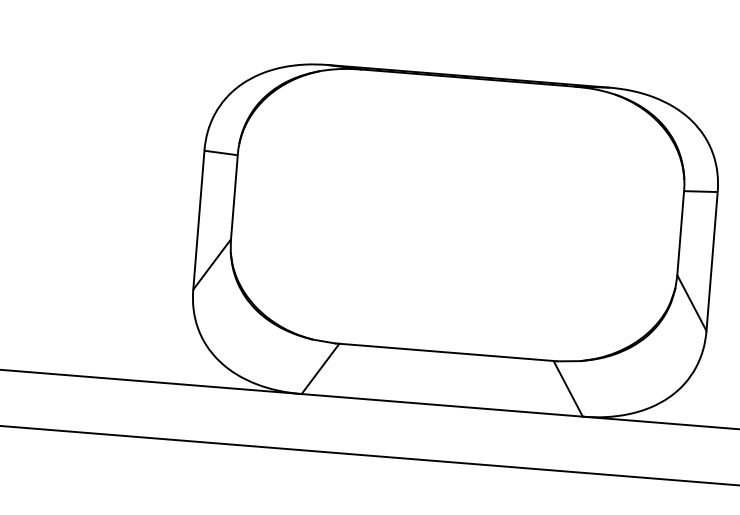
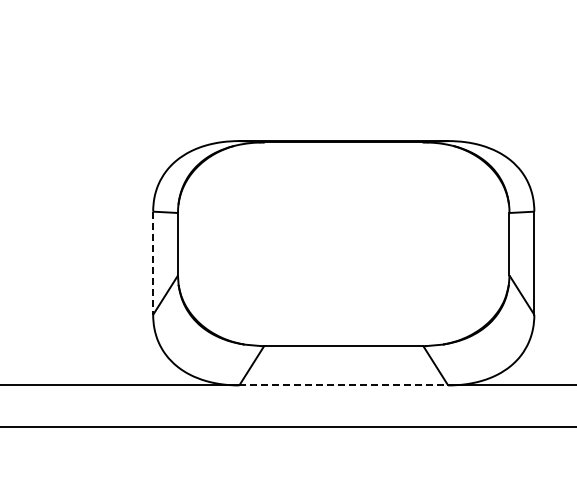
line: (199, 220) -> (153, 263), solid -> dashed
line: (443, 405) -> (344, 385), solid -> dashed

